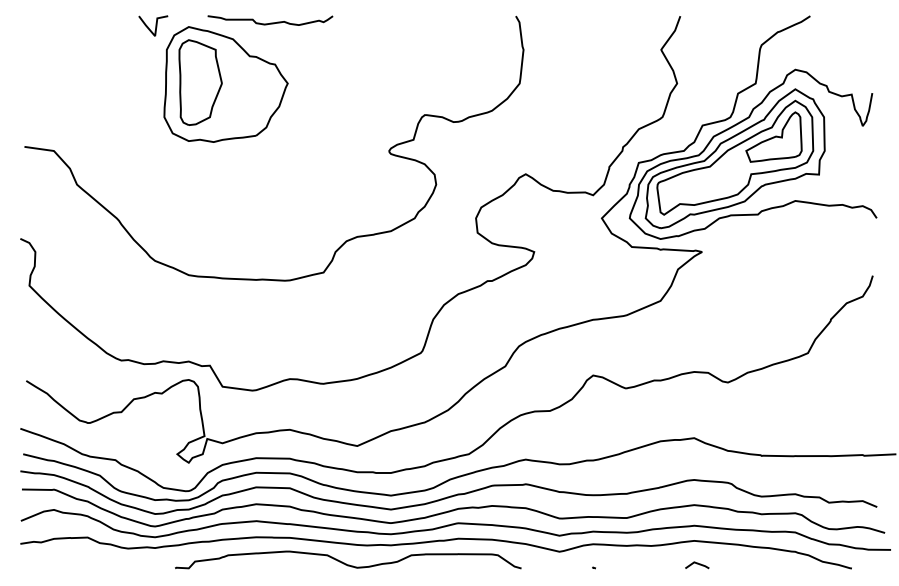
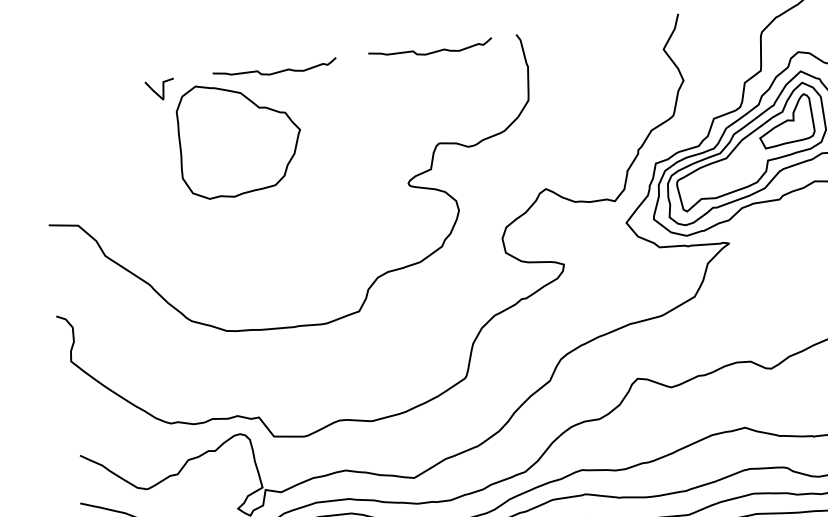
curve: (428, 22) -> (430, 51), added
part: (200, 82) -> (213, 139), removed

